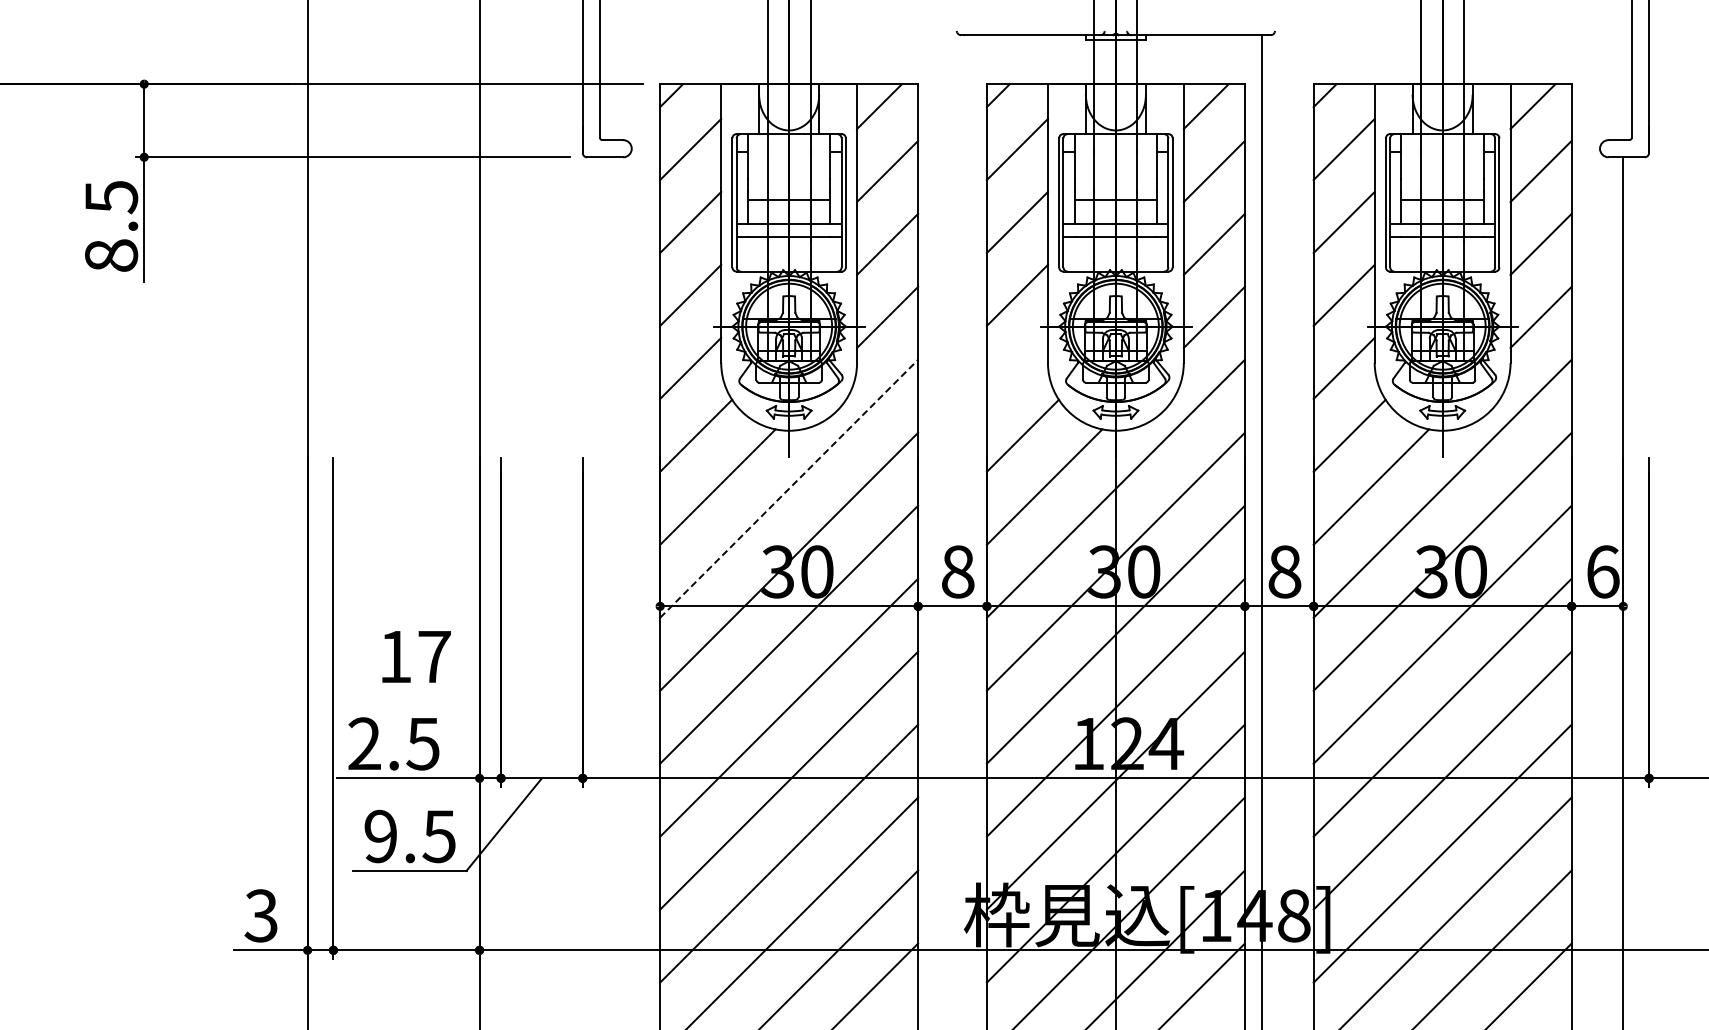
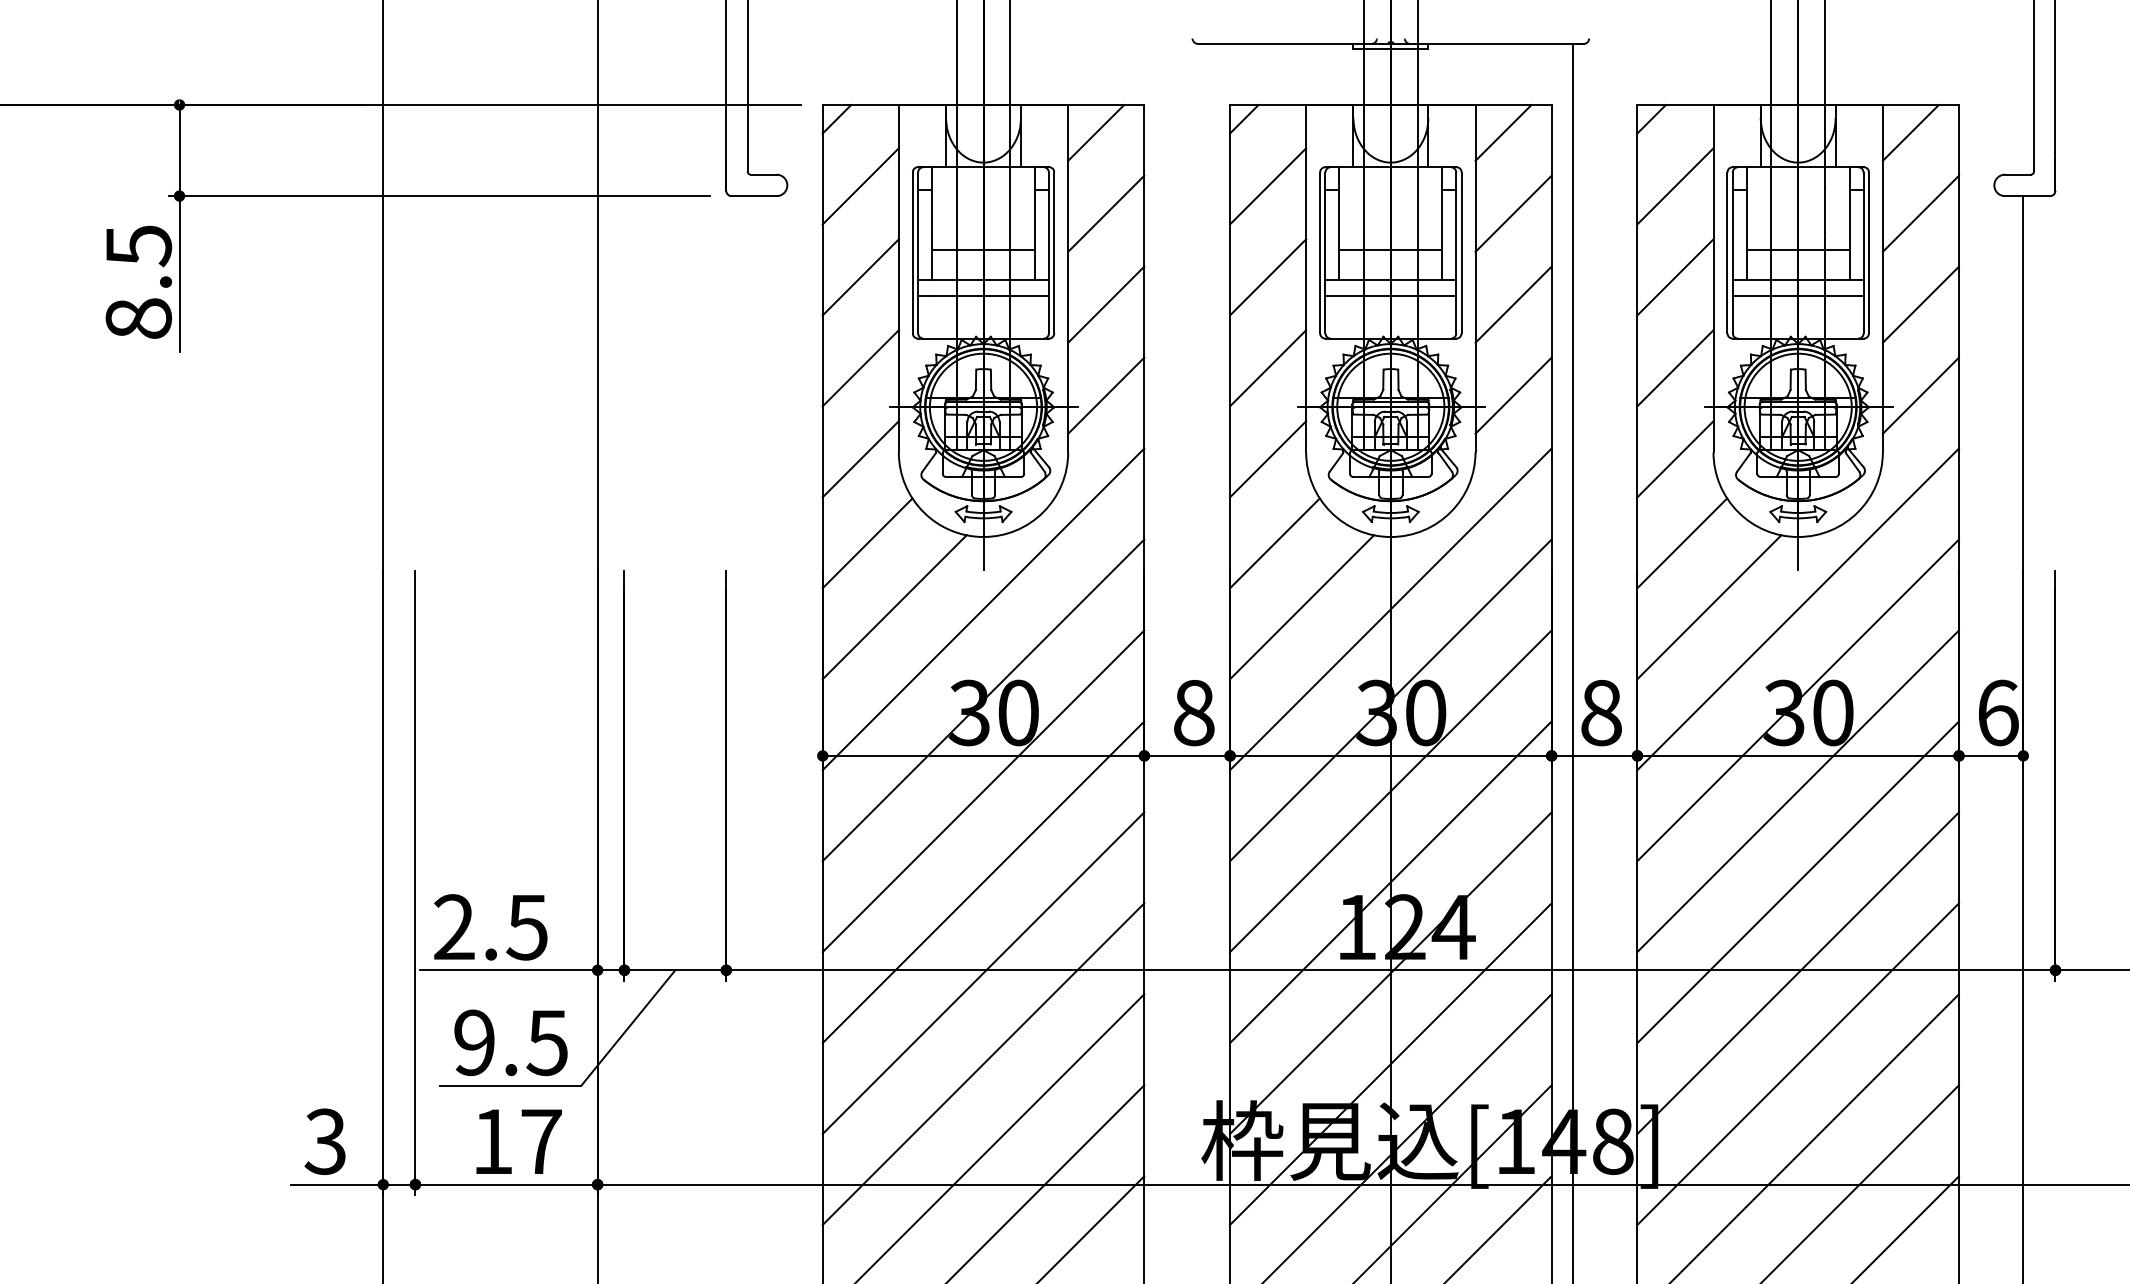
line: (1016, 367) -> (1266, 458), added
line: (789, 488) -> (983, 608), dashed -> solid
text: (416, 656) -> (518, 1141), moved

